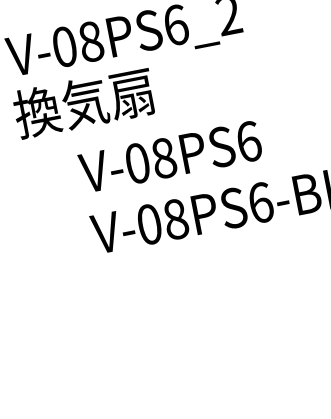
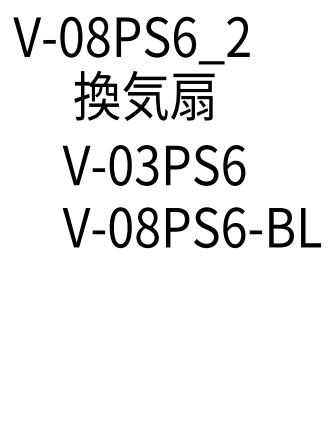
text: (83, 102) -> (144, 95), moved
text: (163, 158) -> (146, 165), V-08PS6 -> V-03PS6

